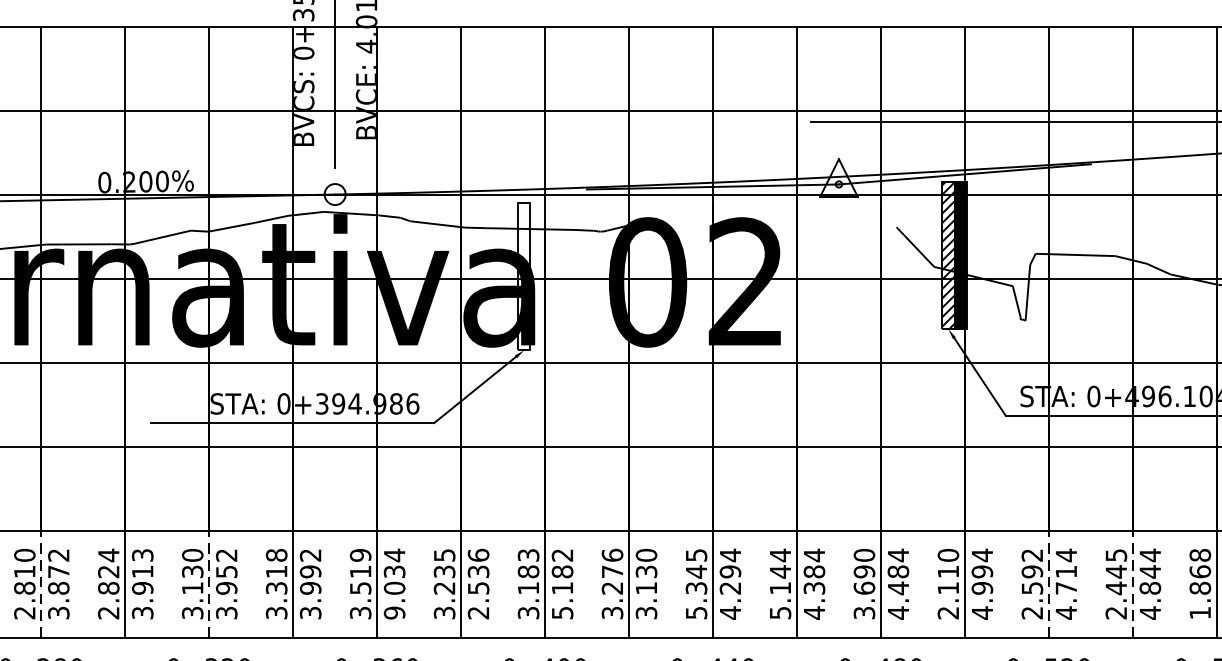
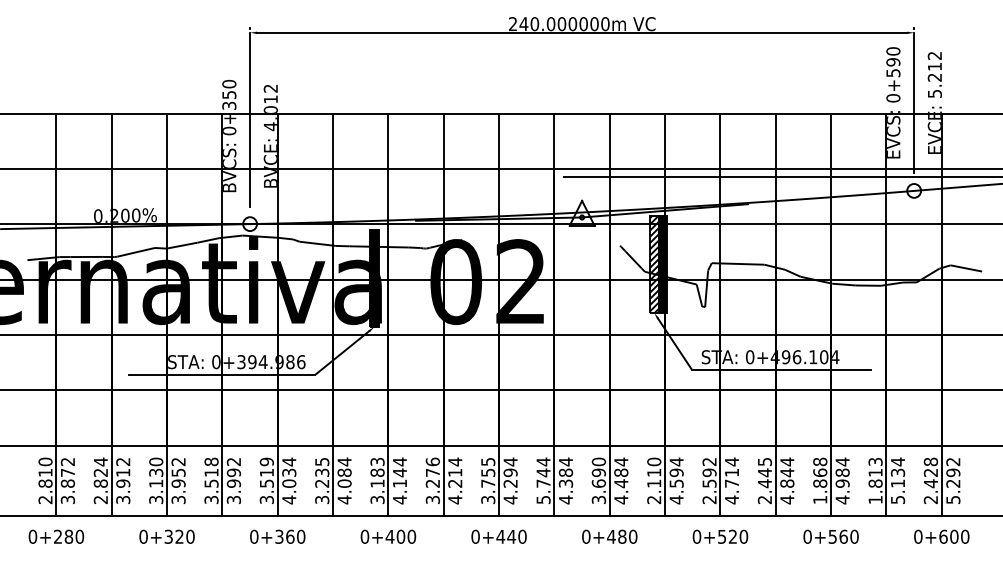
fill: (523, 277) -> (374, 278), added
text: (143, 554) -> (123, 461), 3.913 -> 3.912
line: (41, 583) -> (56, 480), dashed -> solid
line: (209, 583) -> (167, 480), dashed -> solid
text: (478, 583) -> (344, 480), 2.536 -> 4.084
text: (561, 583) -> (399, 480), 5.182 -> 4.144
text: (646, 583) -> (455, 480), 3.130 -> 4.214
line: (1048, 583) -> (720, 480), dashed -> solid
line: (1132, 583) -> (775, 480), dashed -> solid
text: (275, 588) -> (210, 483), 3.318 -> 3.518
text: (780, 588) -> (543, 483), 5.144 -> 5.744
text: (982, 588) -> (676, 483), 4.994 -> 4.594
text: (696, 591) -> (488, 485), 5.345 -> 3.755
text: (394, 612) -> (289, 499), 9.034 -> 4.034

